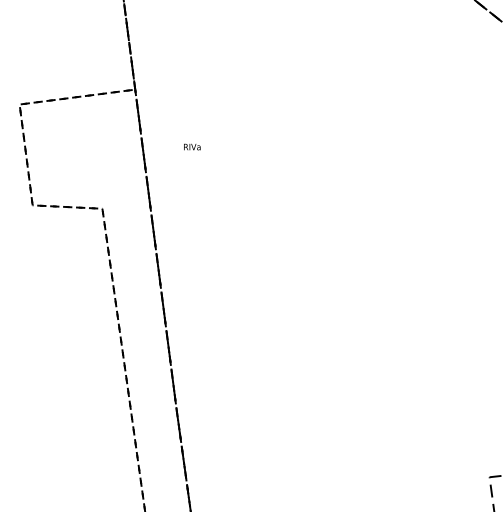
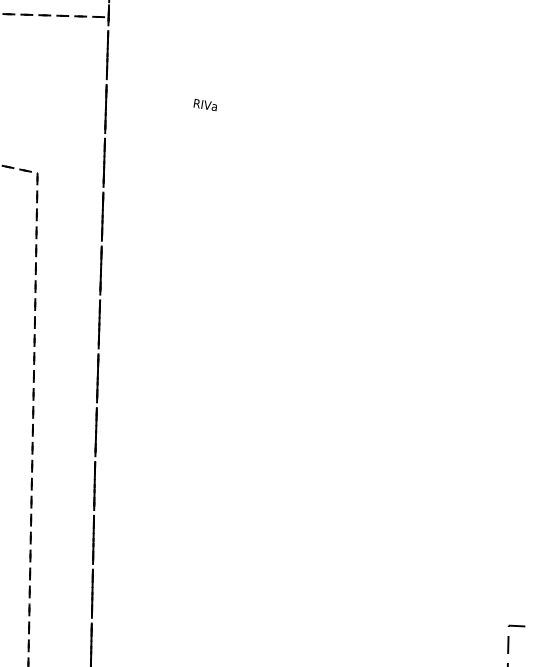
text: (192, 146) -> (206, 104), moved

